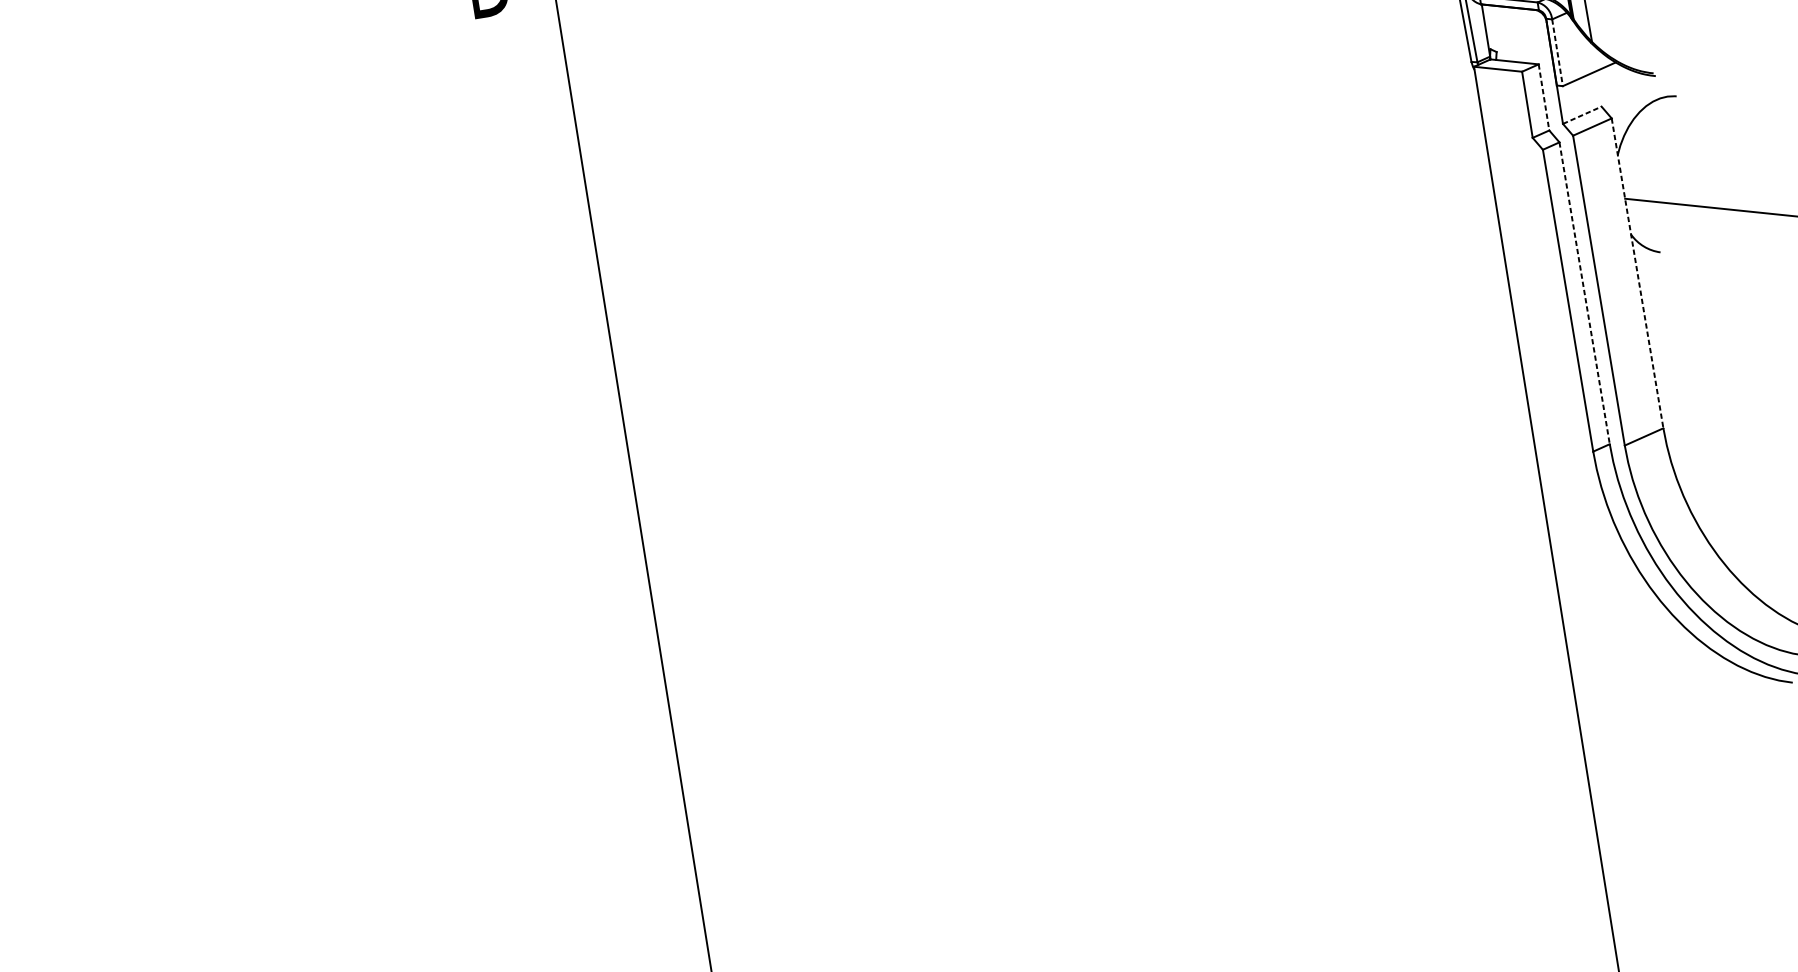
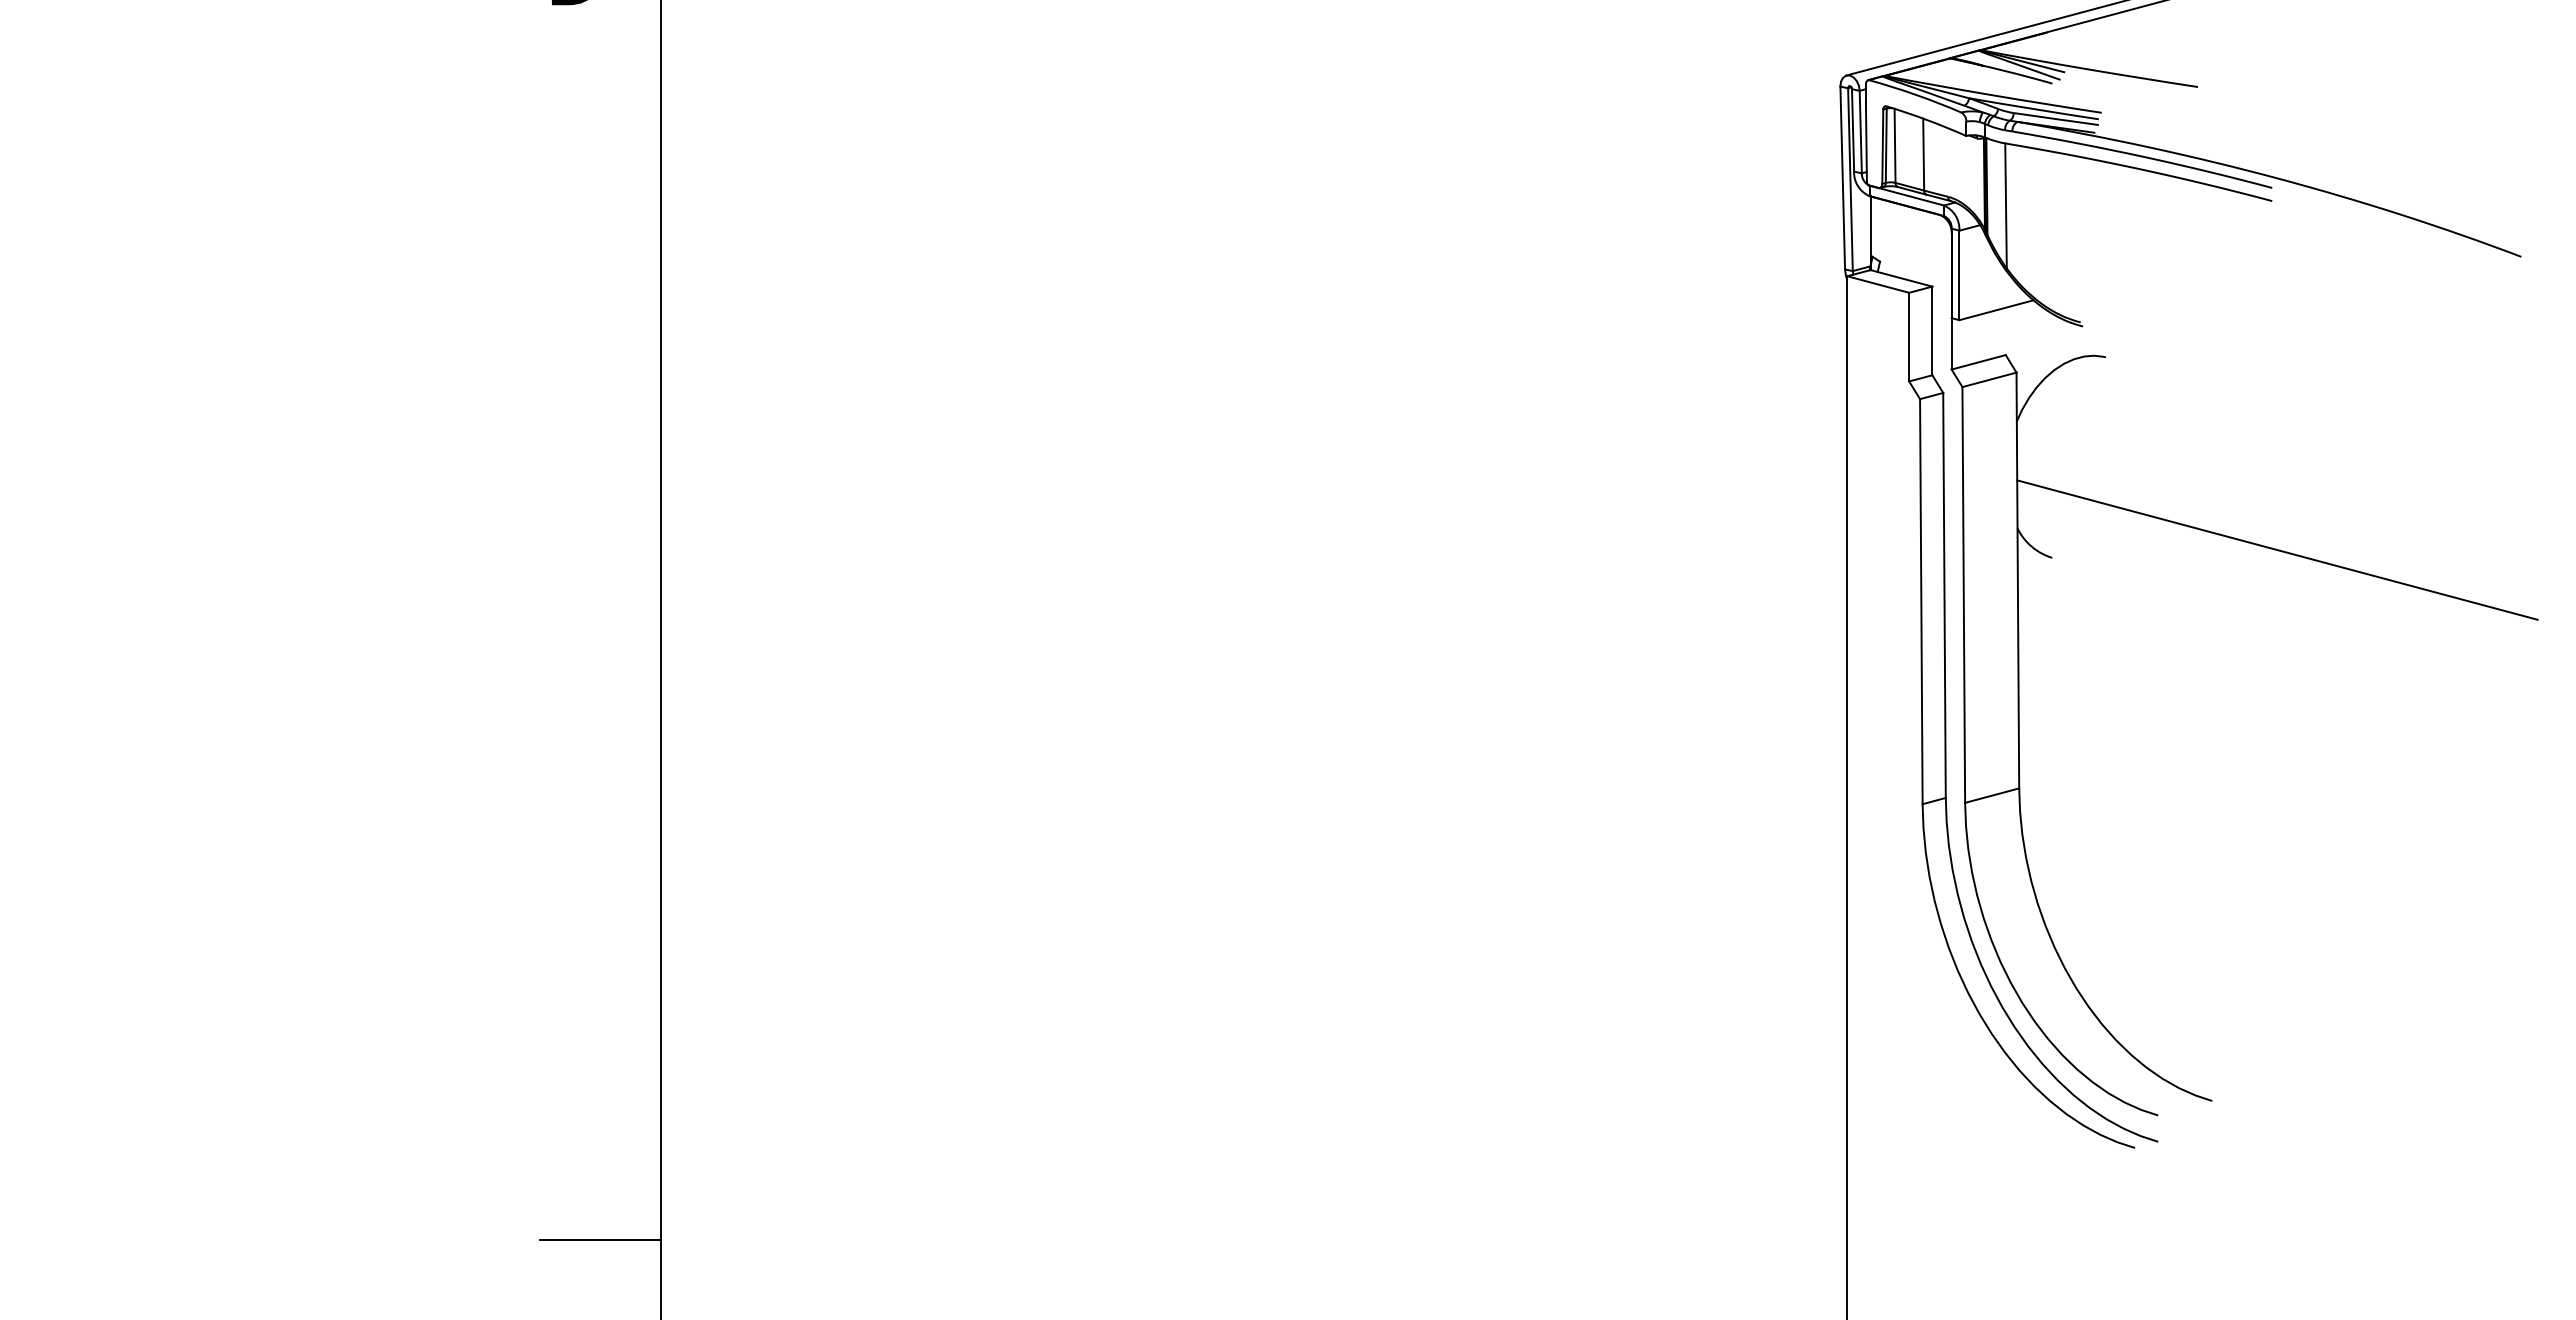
line: (1557, 52) -> (1959, 275), dashed -> solid
line: (1544, 97) -> (1932, 331), dashed -> solid
line: (1582, 115) -> (1978, 362), dashed -> solid
line: (1637, 273) -> (2017, 580), dashed -> solid
line: (1584, 293) -> (1944, 595), dashed -> solid
line: (659, 935) -> (600, 1240), added

